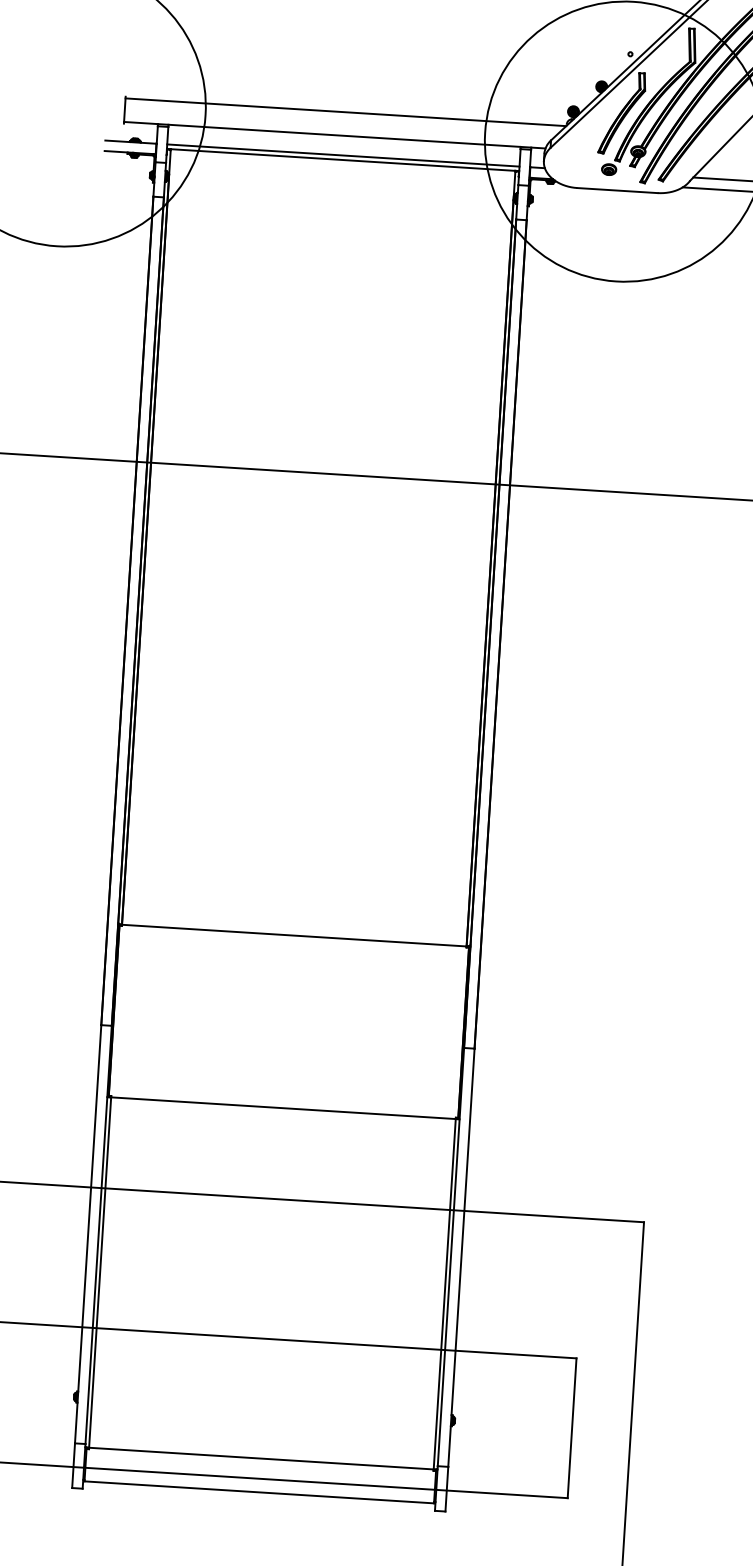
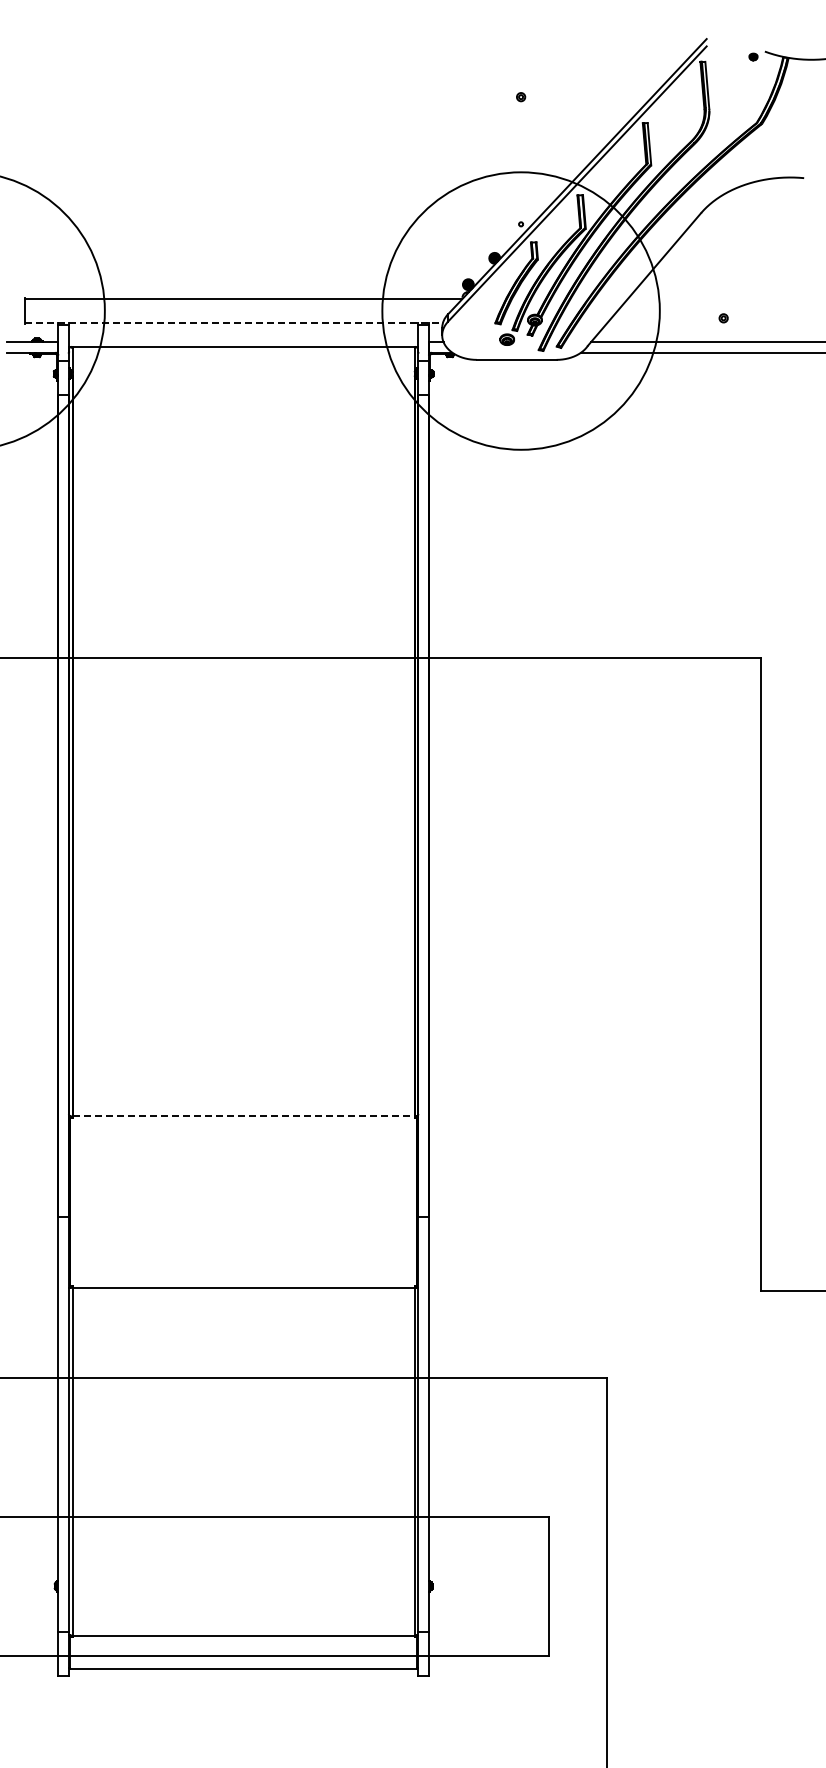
line: (335, 135) -> (234, 322), solid -> dashed
line: (343, 155) -> (243, 342), removed
line: (295, 935) -> (244, 1116), solid -> dashed

